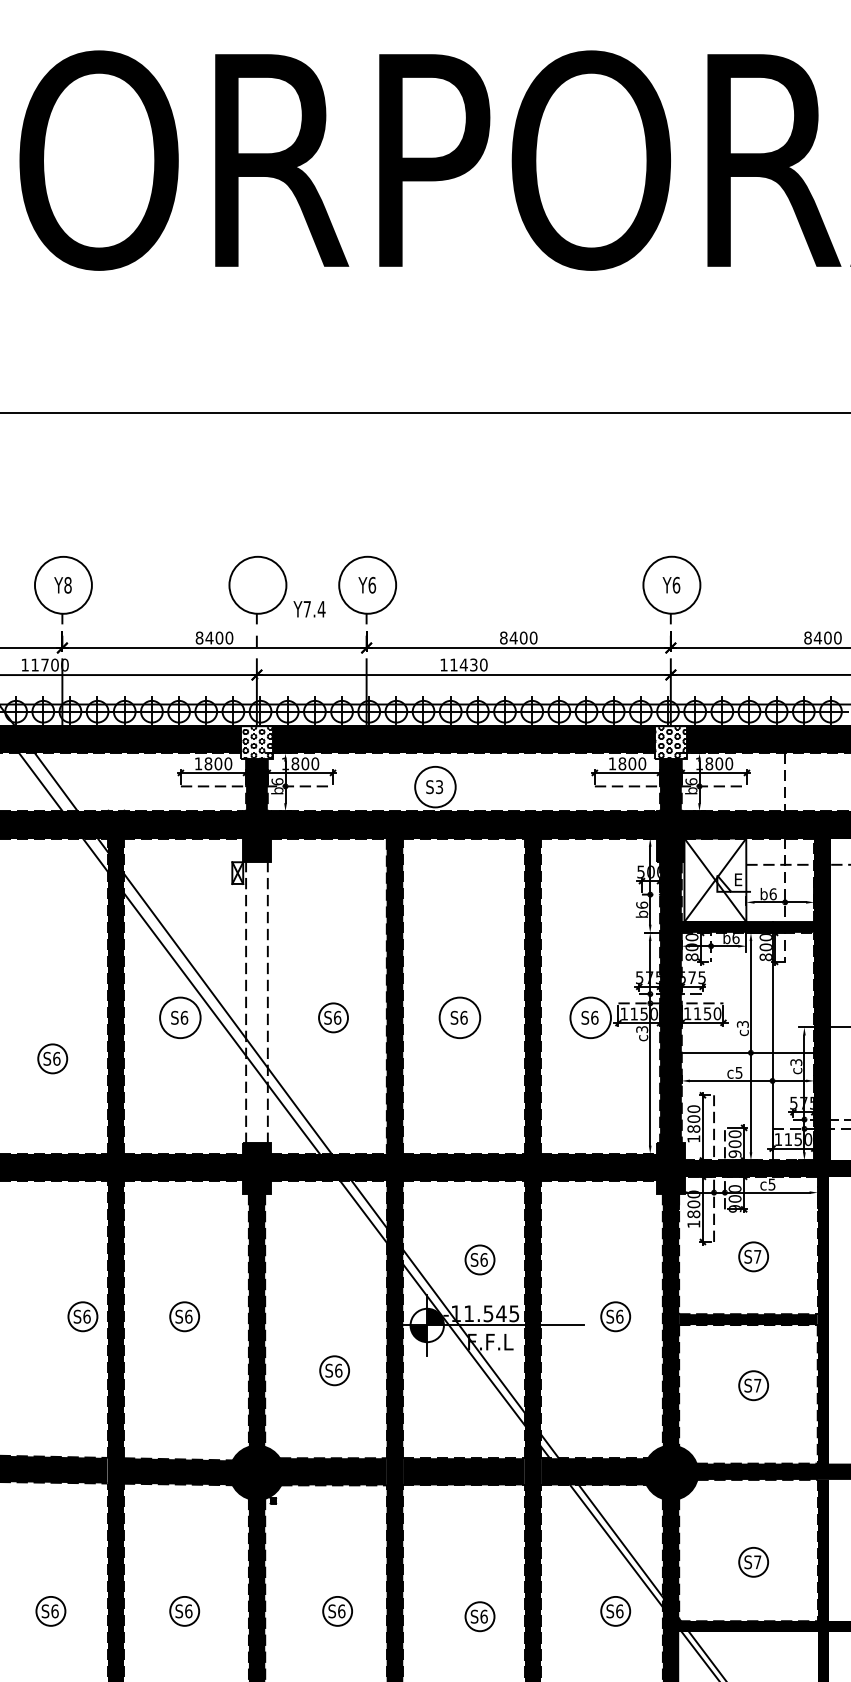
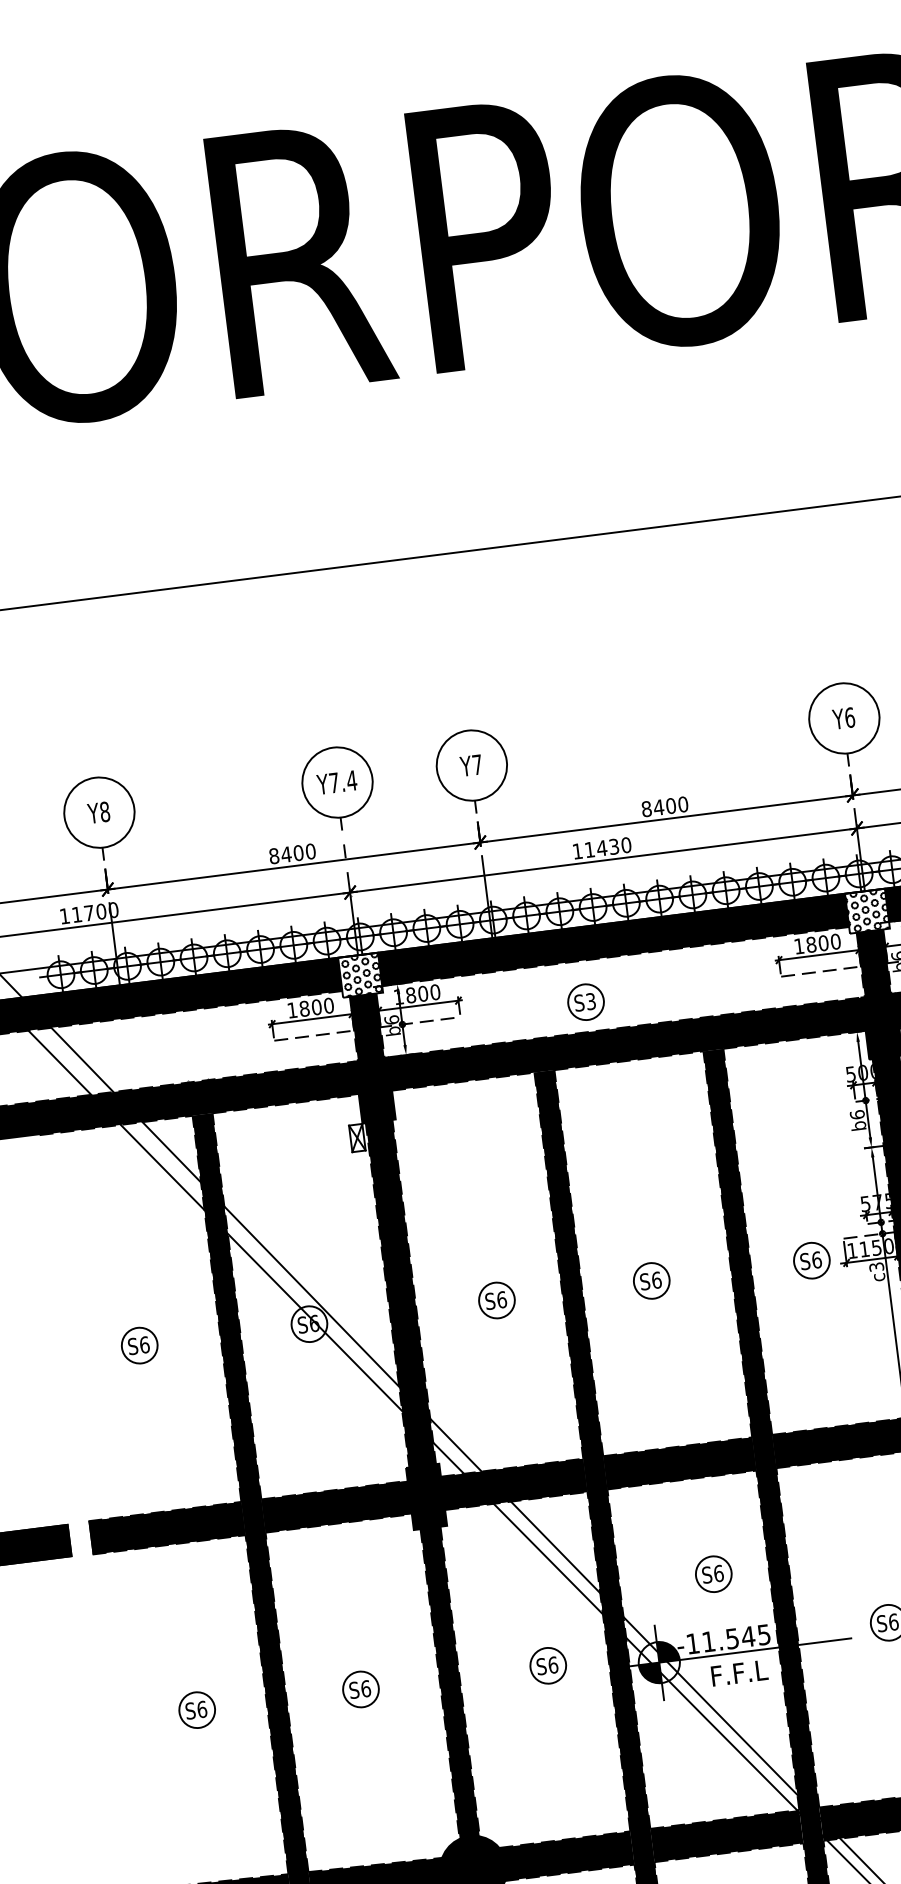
text: (372, 584) -> (477, 763), Y6 -> Y7
text: (309, 609) -> (337, 782), moved
circle: (434, 786) -> (584, 1001), size x0.71
fill: (256, 1002) -> (400, 1293), added
circle: (179, 1017) -> (308, 1323), size x0.71
circle: (459, 1017) -> (651, 1280), size x0.71
circle: (590, 1017) -> (811, 1260), size x0.71
part: (52, 1058) -> (139, 1345), moved
part: (82, 1316) -> (196, 1709), moved
part: (334, 1370) -> (548, 1665), moved

